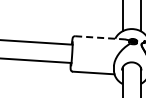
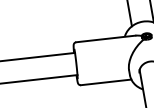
line: (100, 37) -> (106, 38), dashed -> solid

